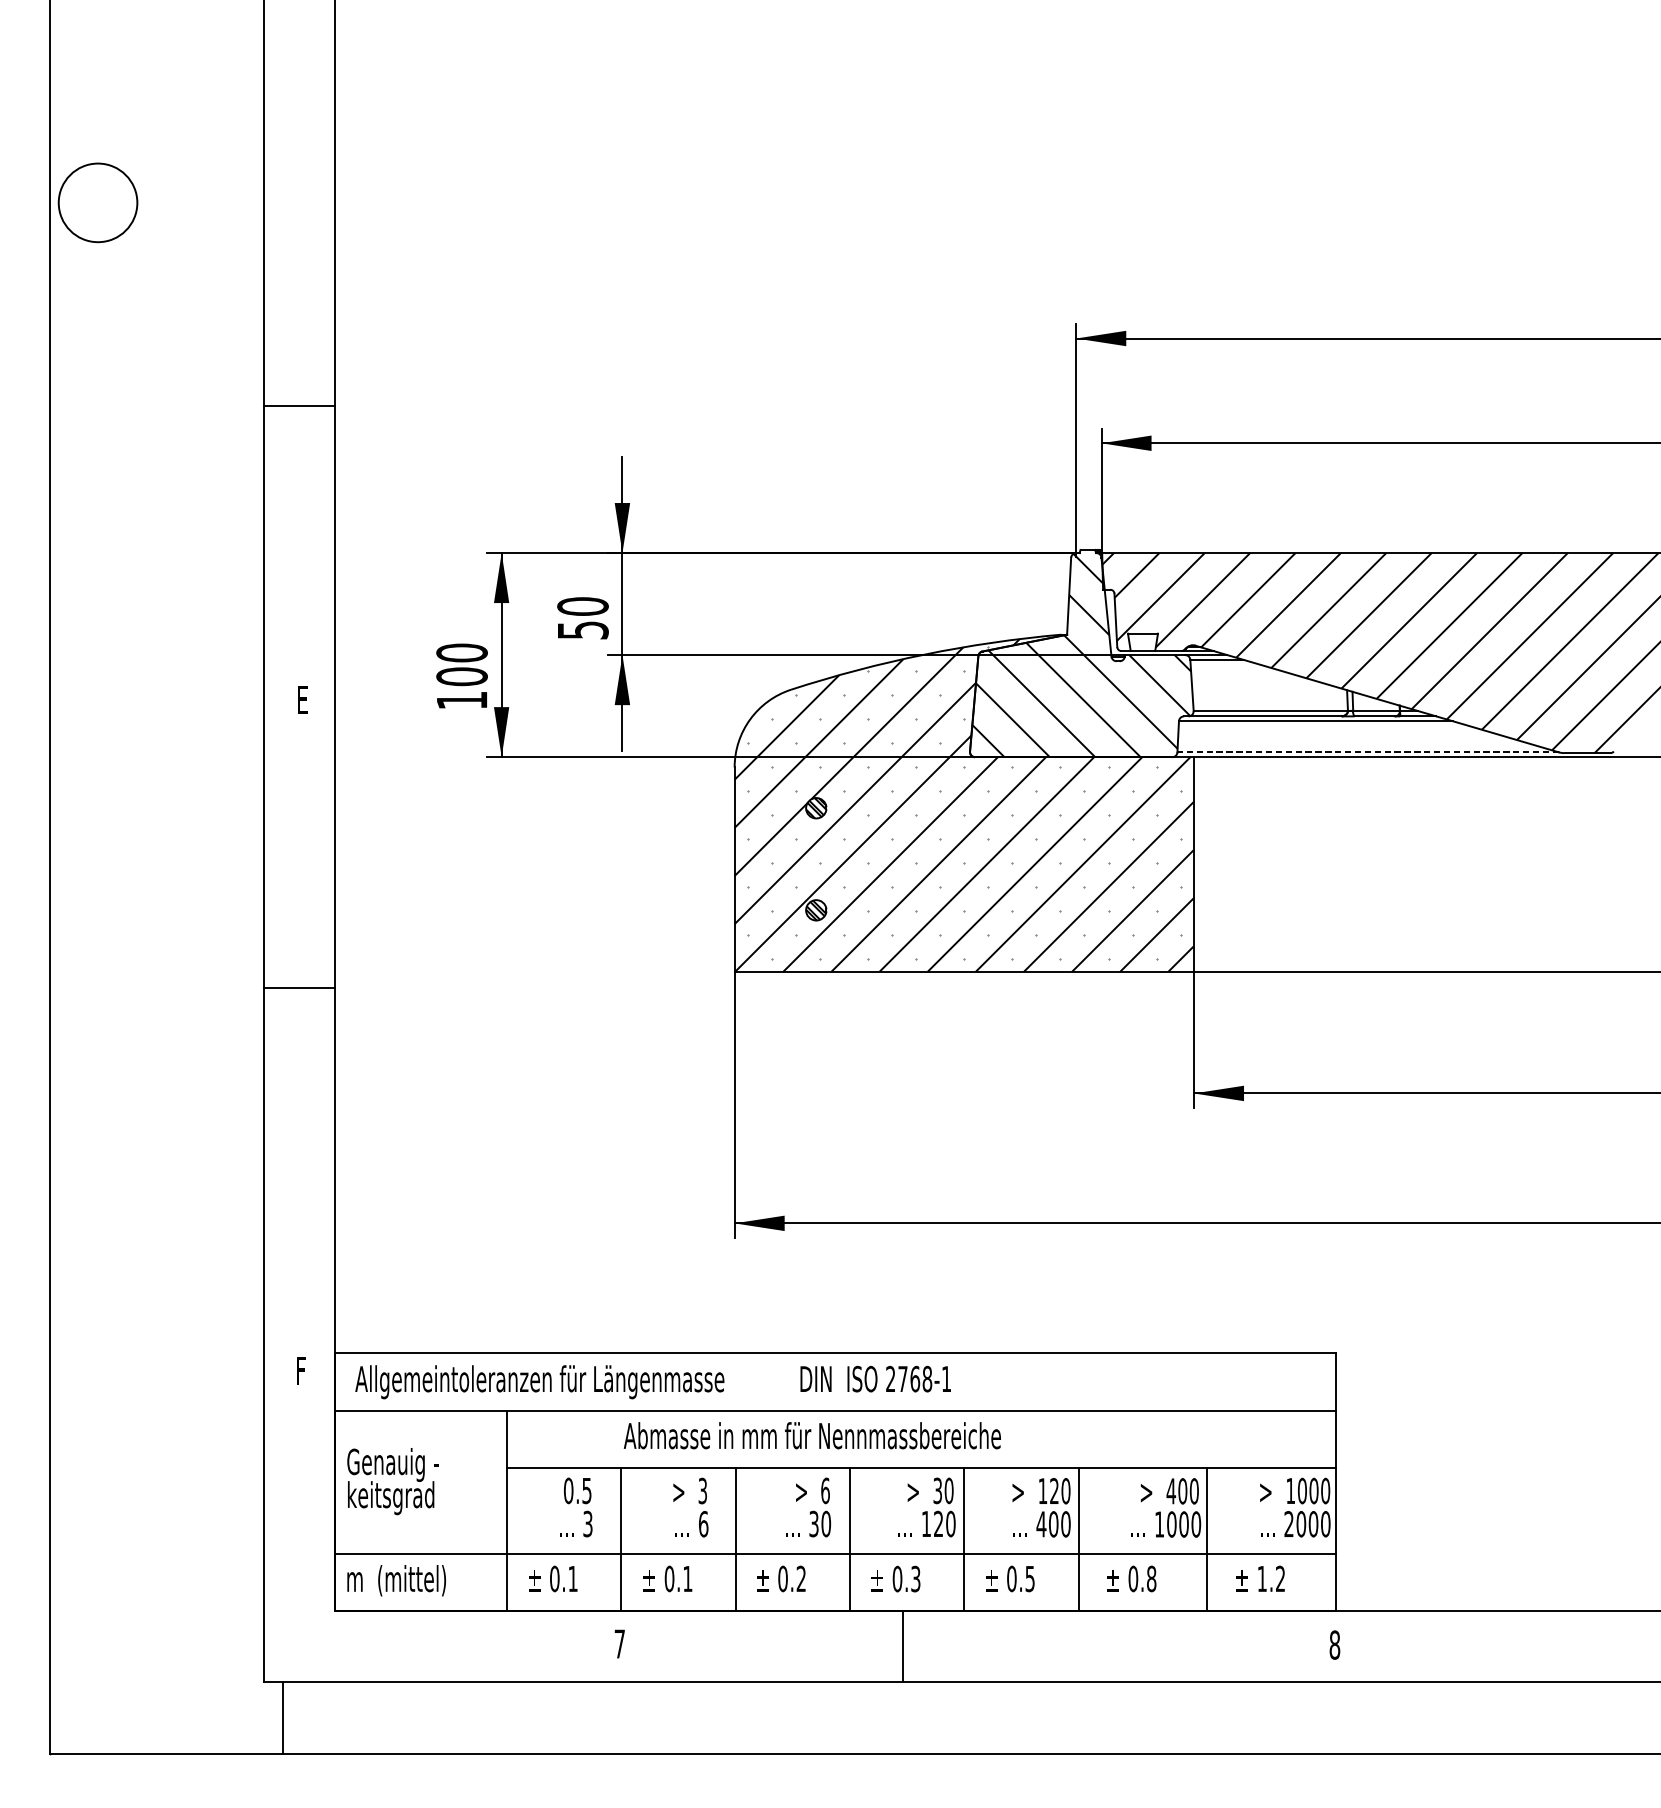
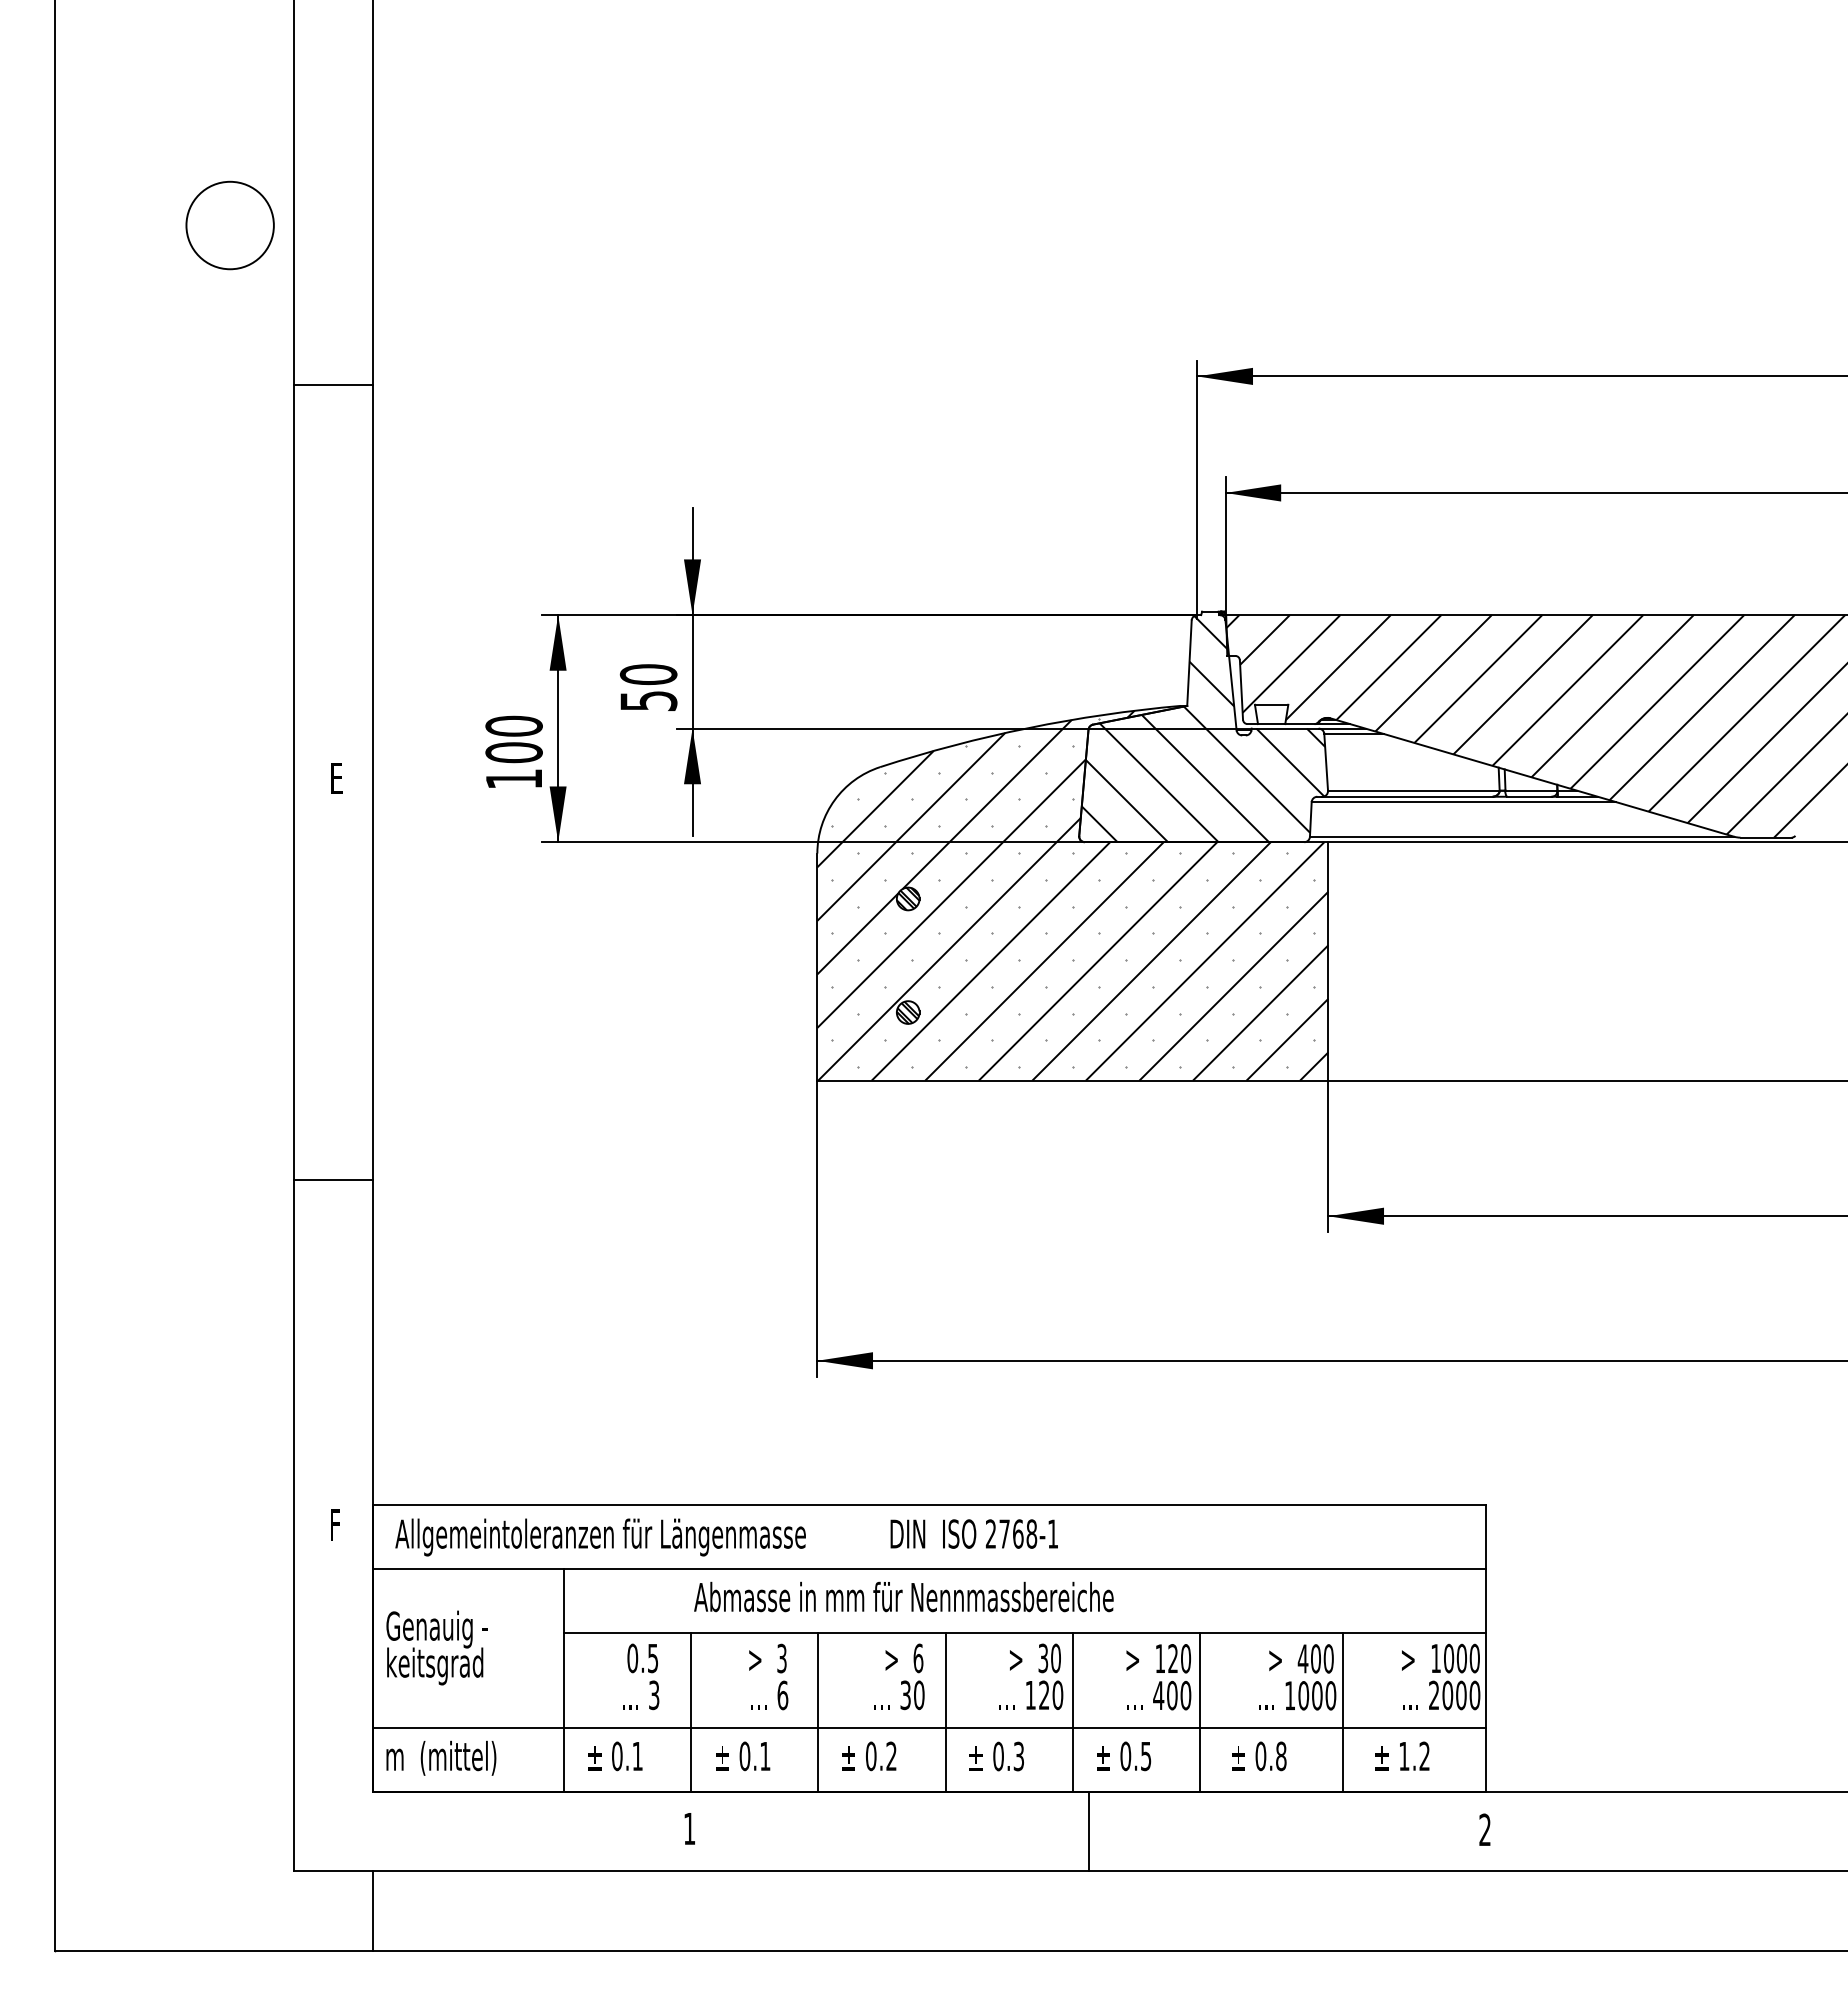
circle: (97, 202) -> (229, 225), moved
line: (299, 406) -> (333, 384), moved
line: (1367, 752) -> (1521, 836), dashed -> solid
line: (299, 987) -> (333, 1179), moved
text: (619, 1643) -> (689, 1828), 7 -> 1
text: (1335, 1644) -> (1485, 1829), 8 -> 2
line: (902, 1646) -> (1088, 1831), moved
line: (283, 1717) -> (373, 1910), moved

